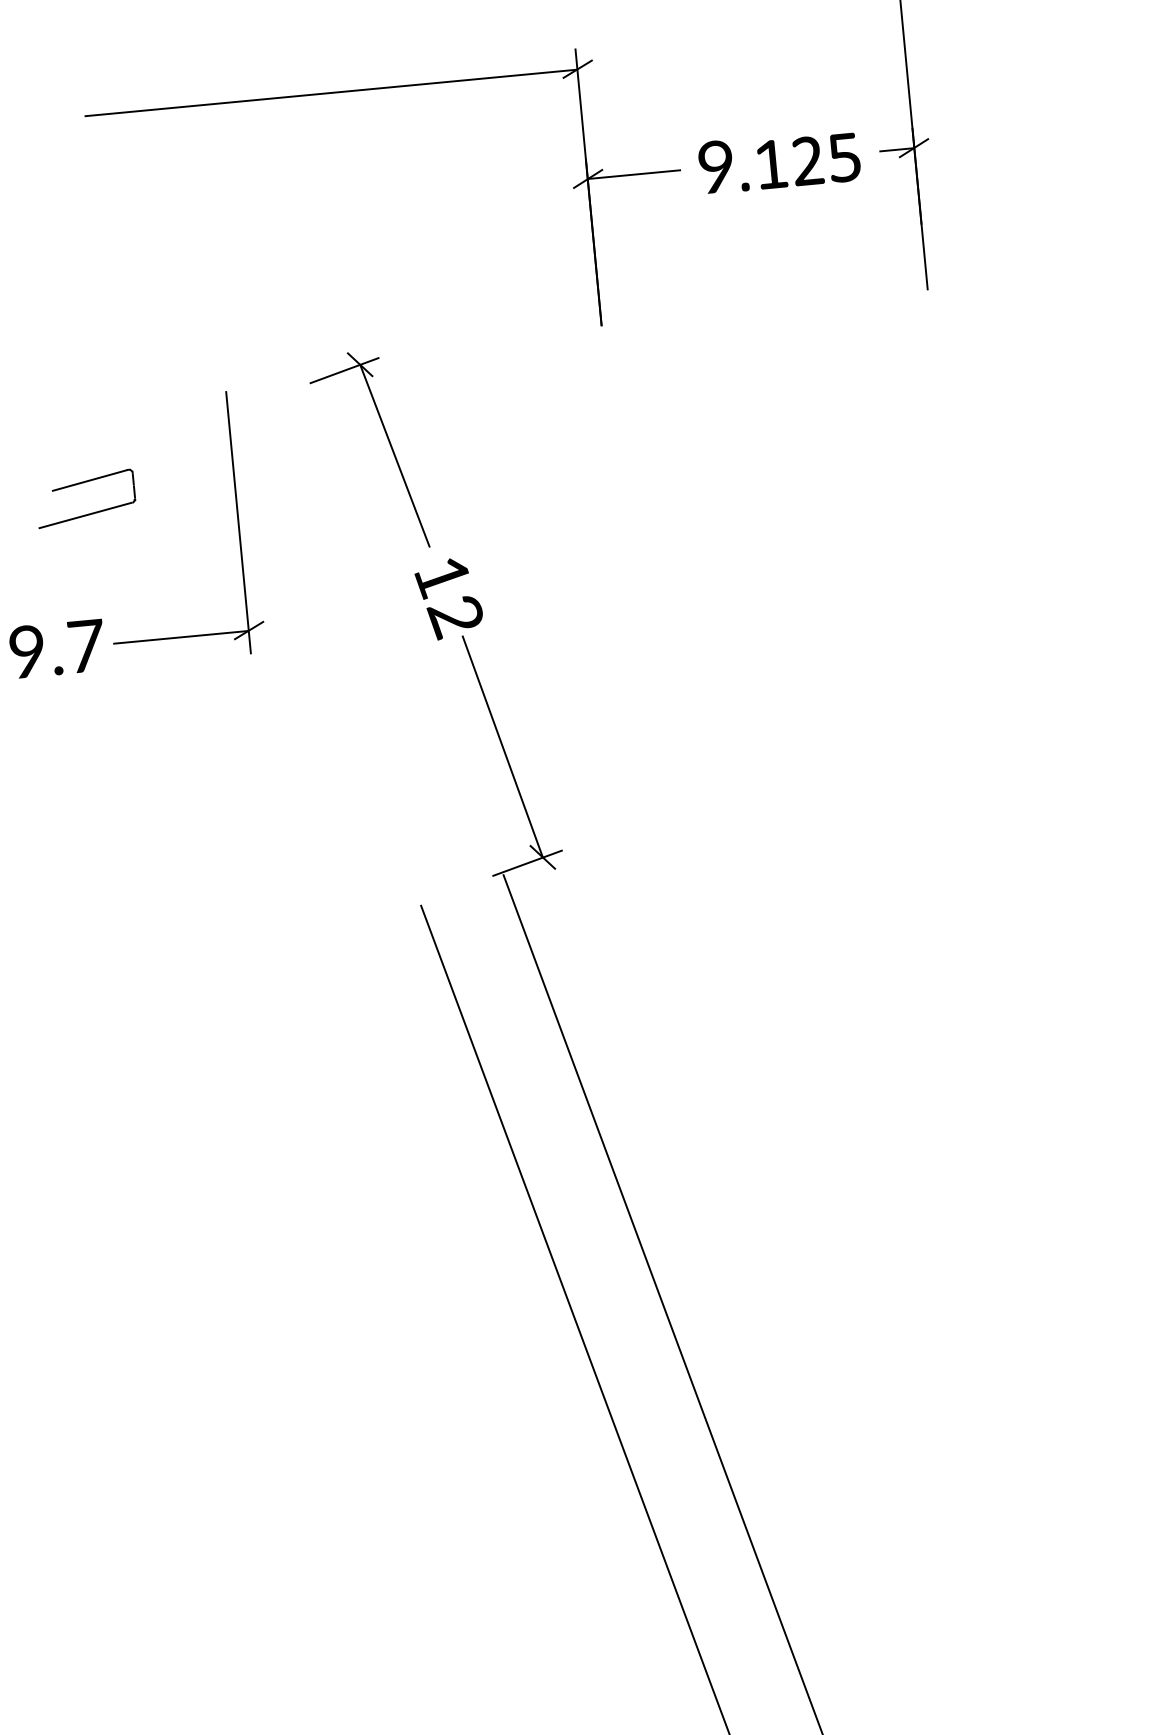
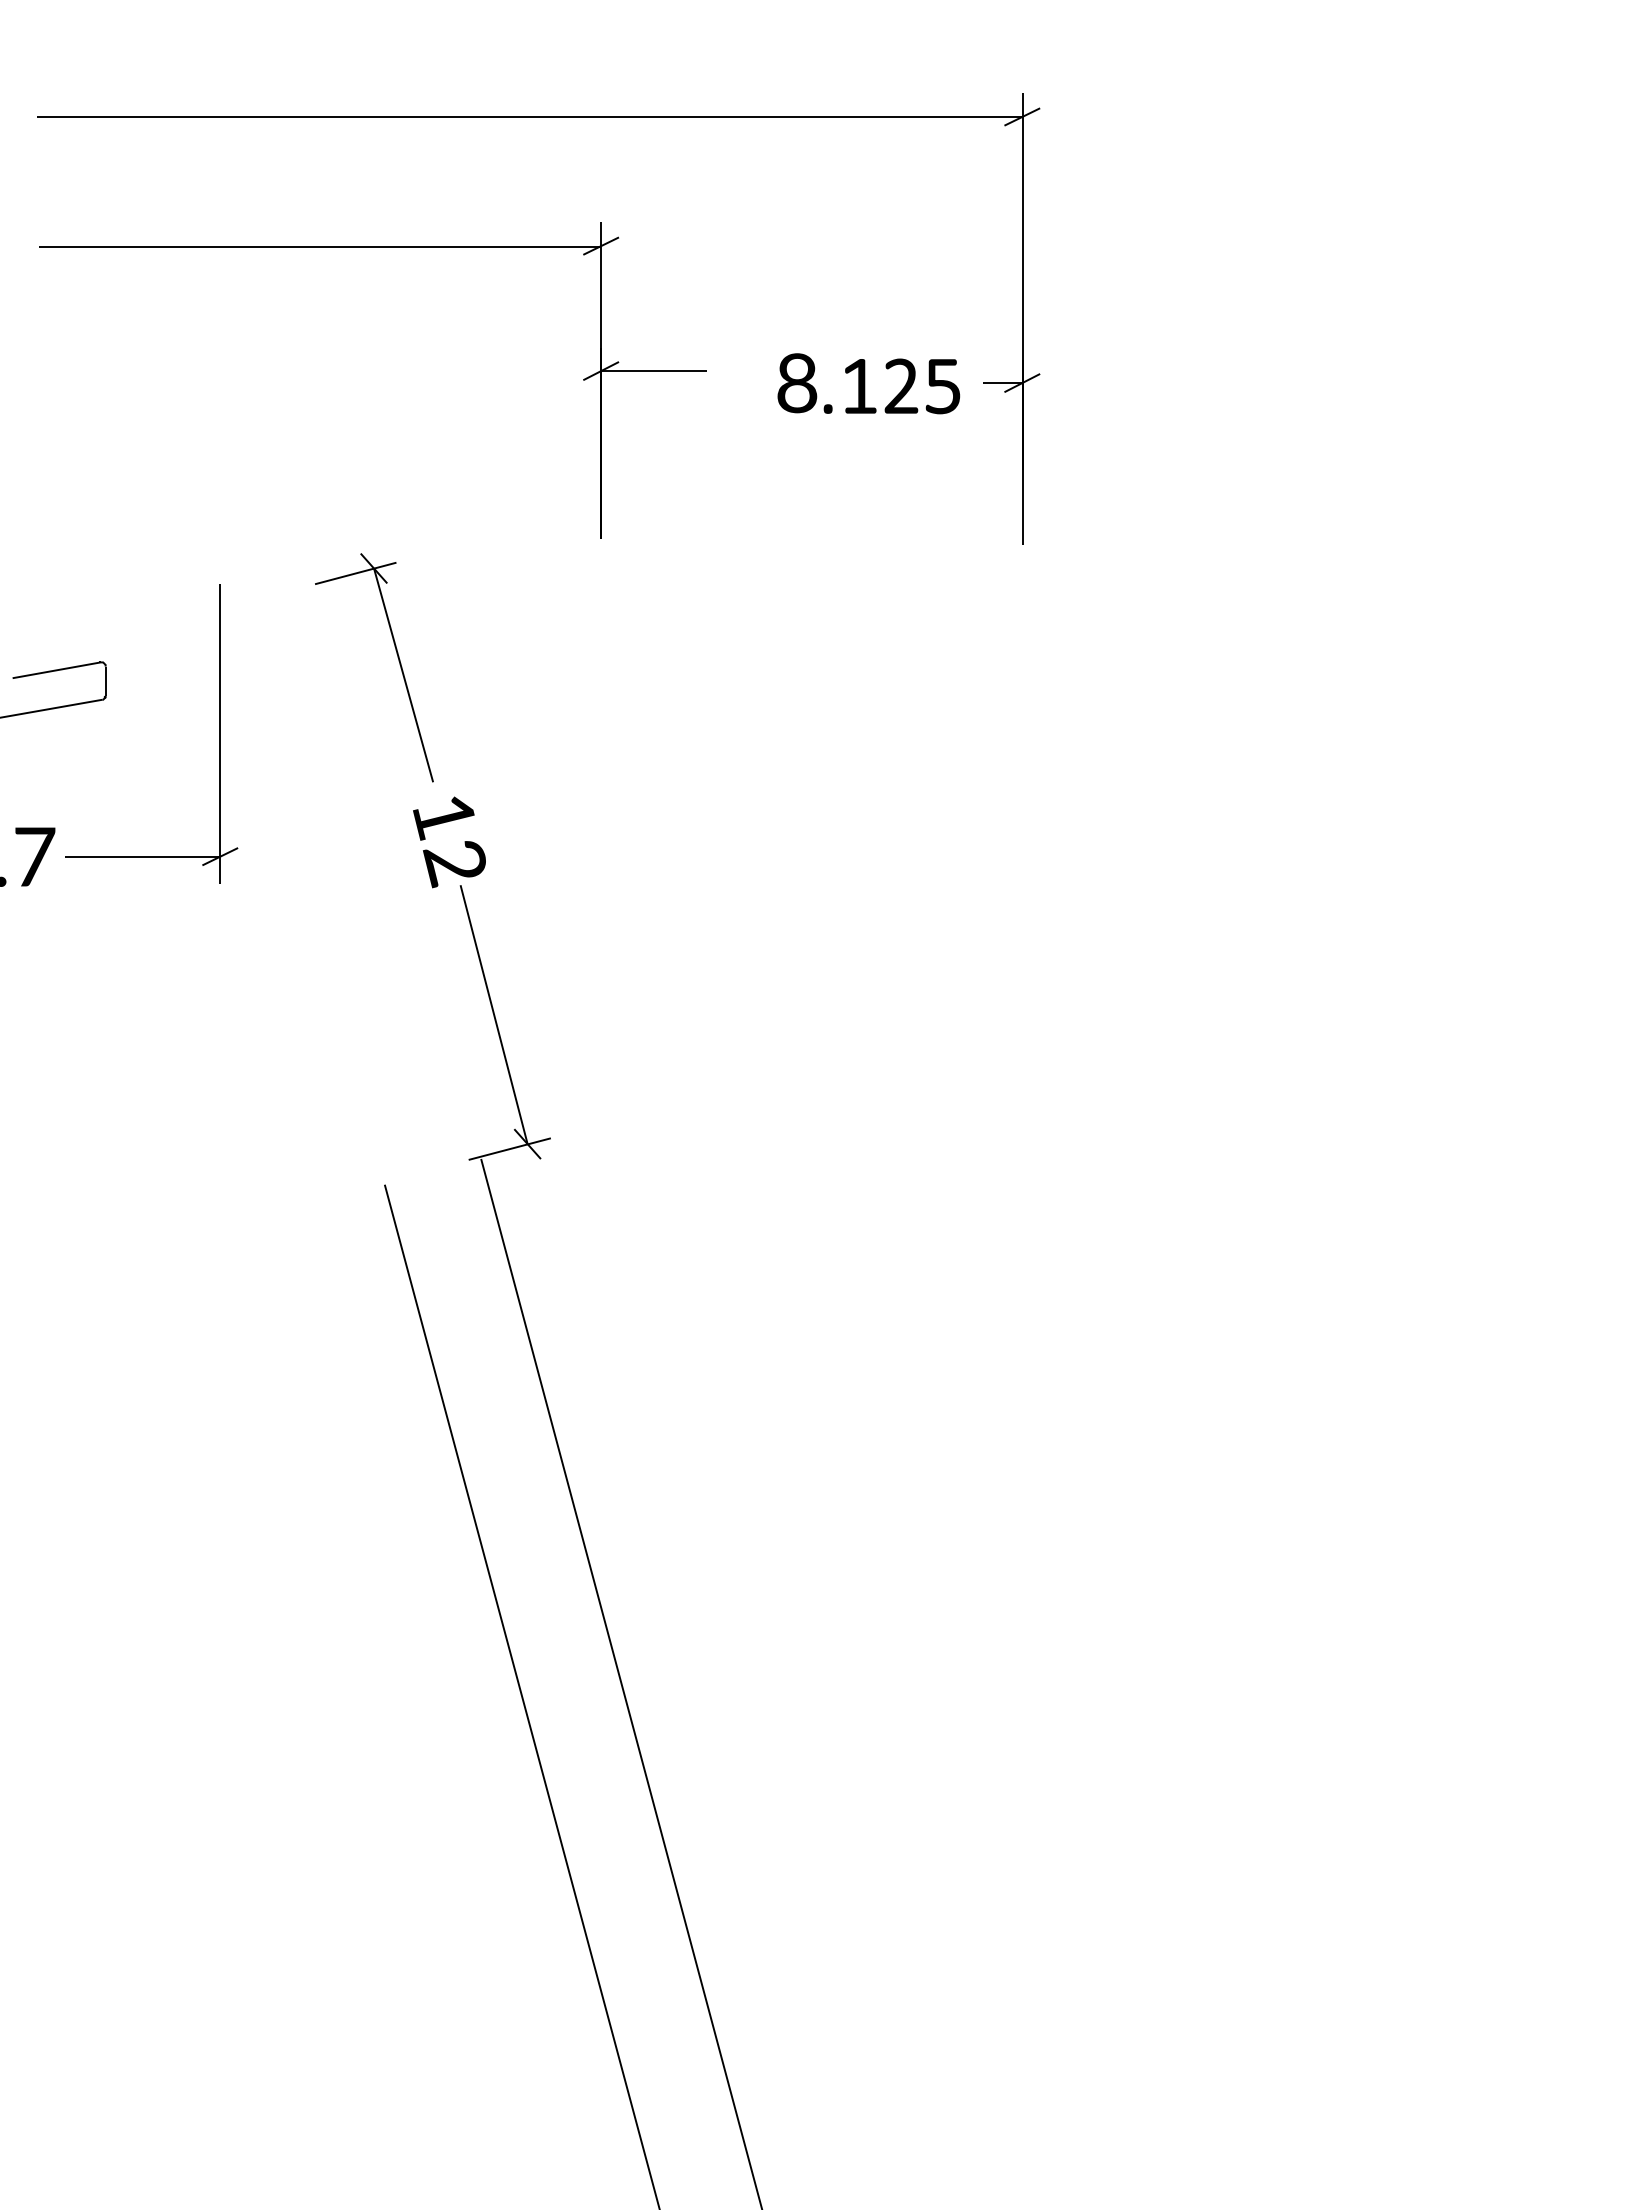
part: (377, 89) -> (372, 247), moved
text: (716, 168) -> (797, 384), 9 -> 8

